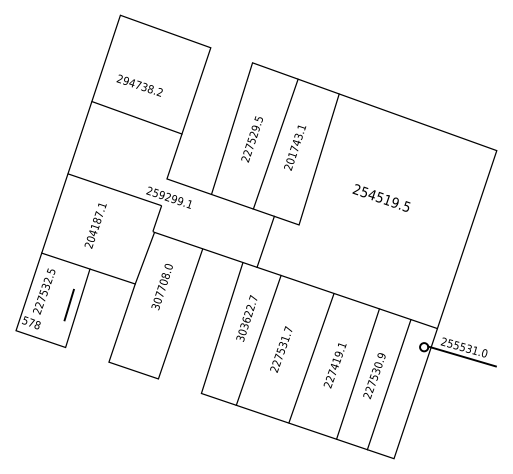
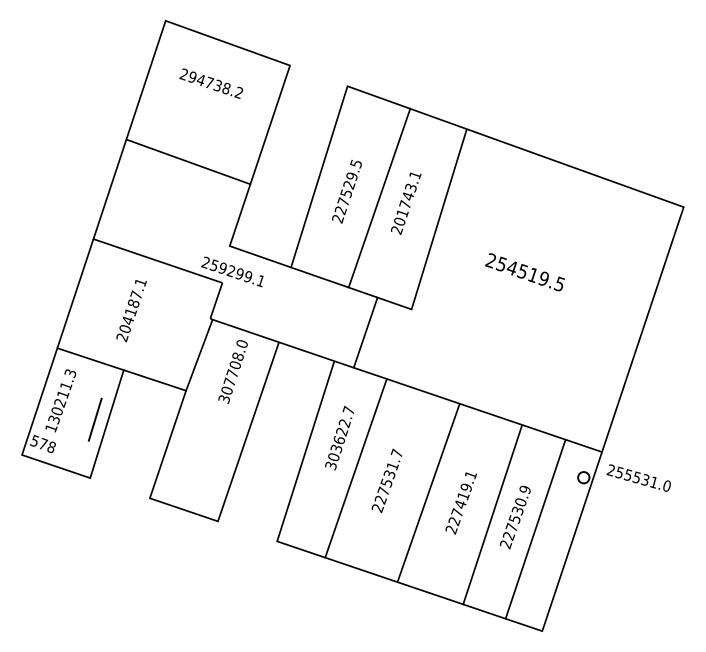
text: (139, 85) -> (210, 83), moved
text: (161, 286) -> (232, 371), moved
text: (43, 291) -> (60, 400), 227532.5 -> 130211.3
line: (461, 356) -> (635, 490), removed

